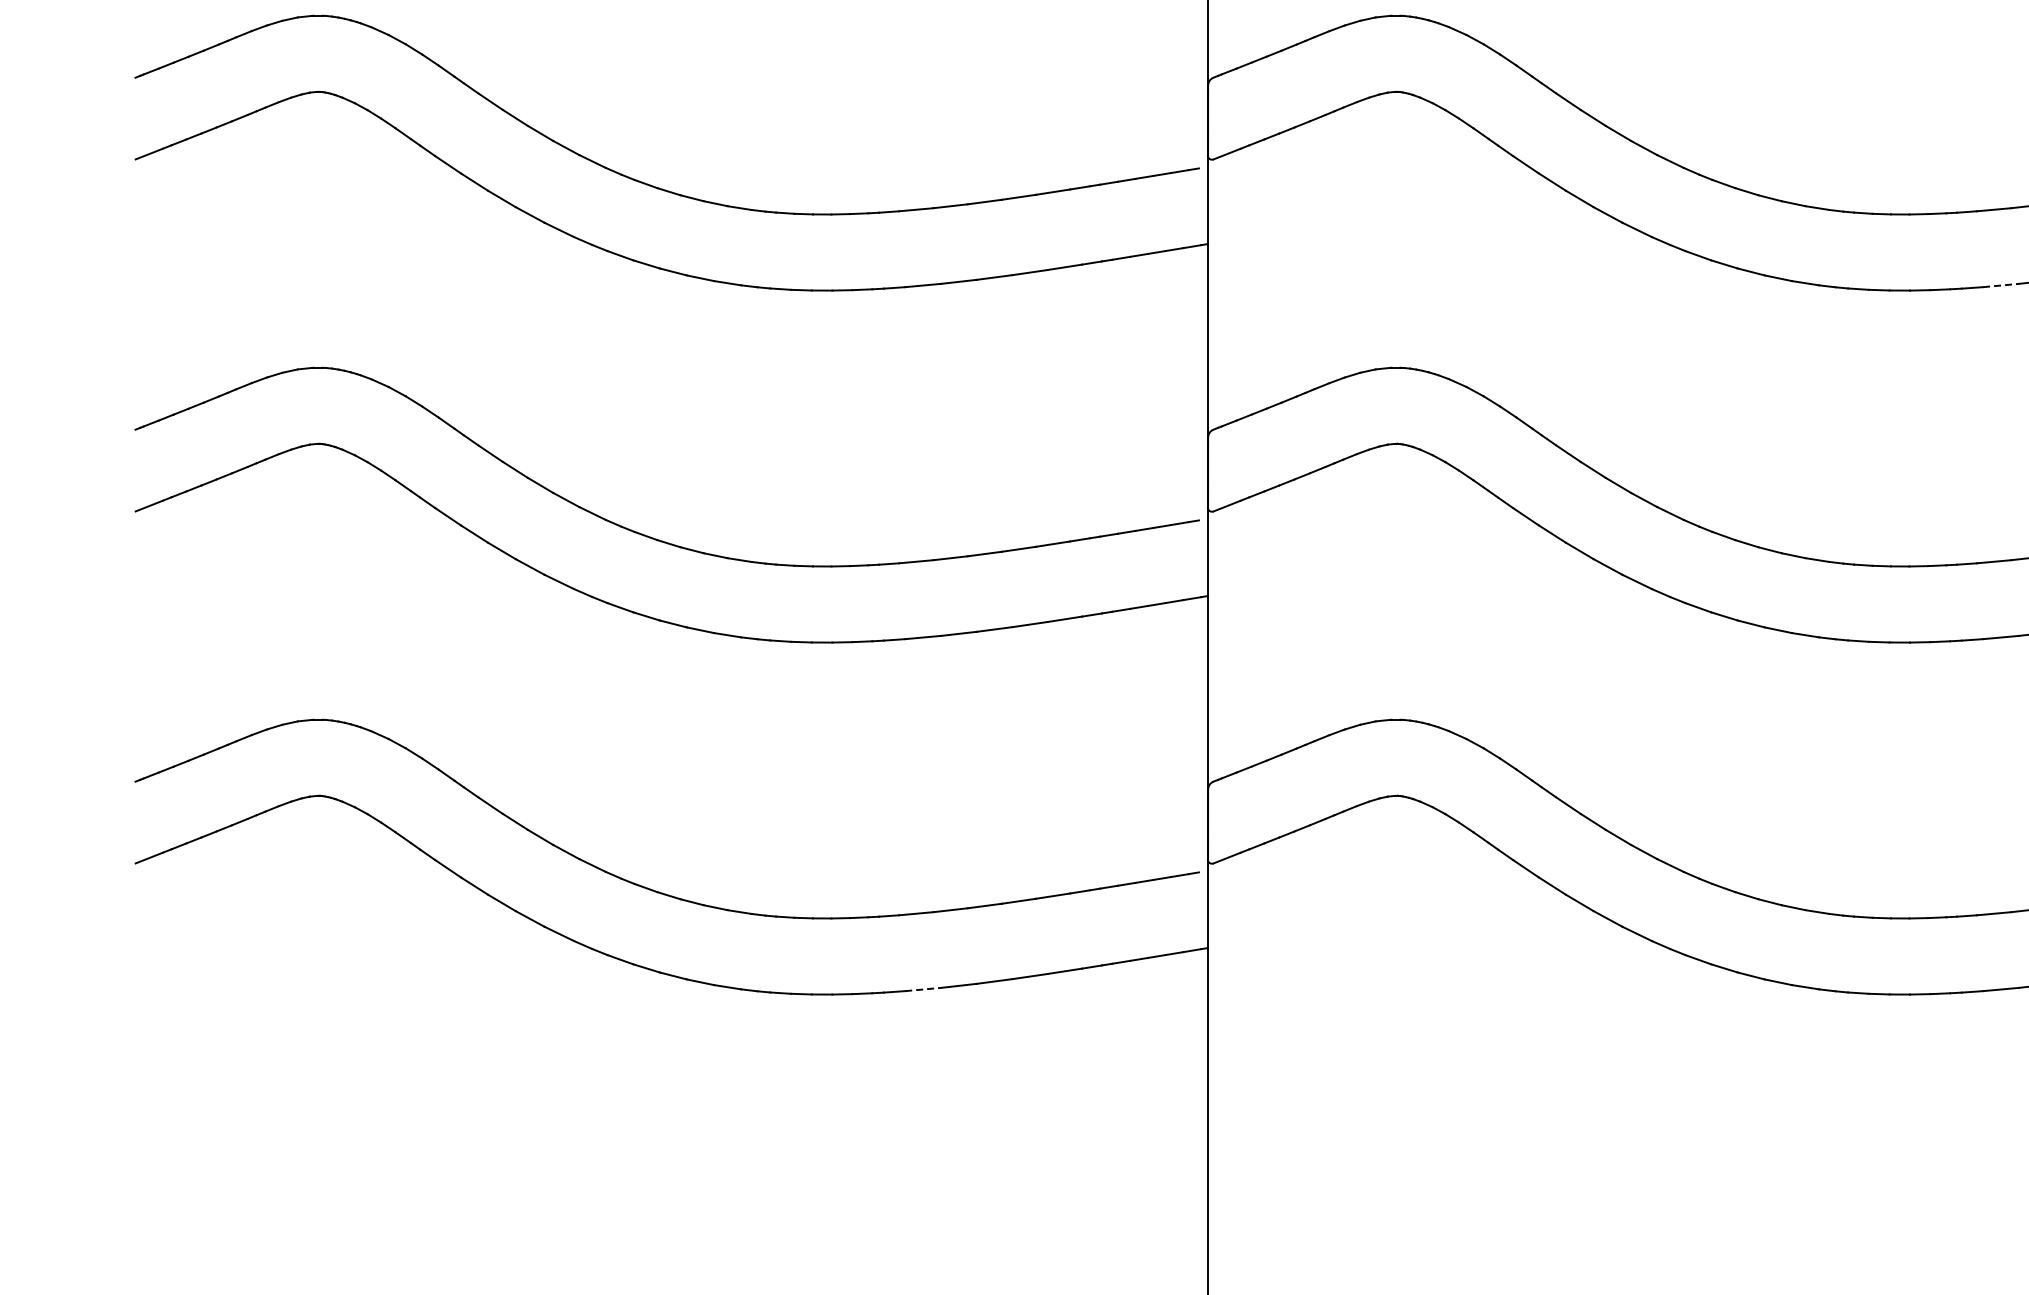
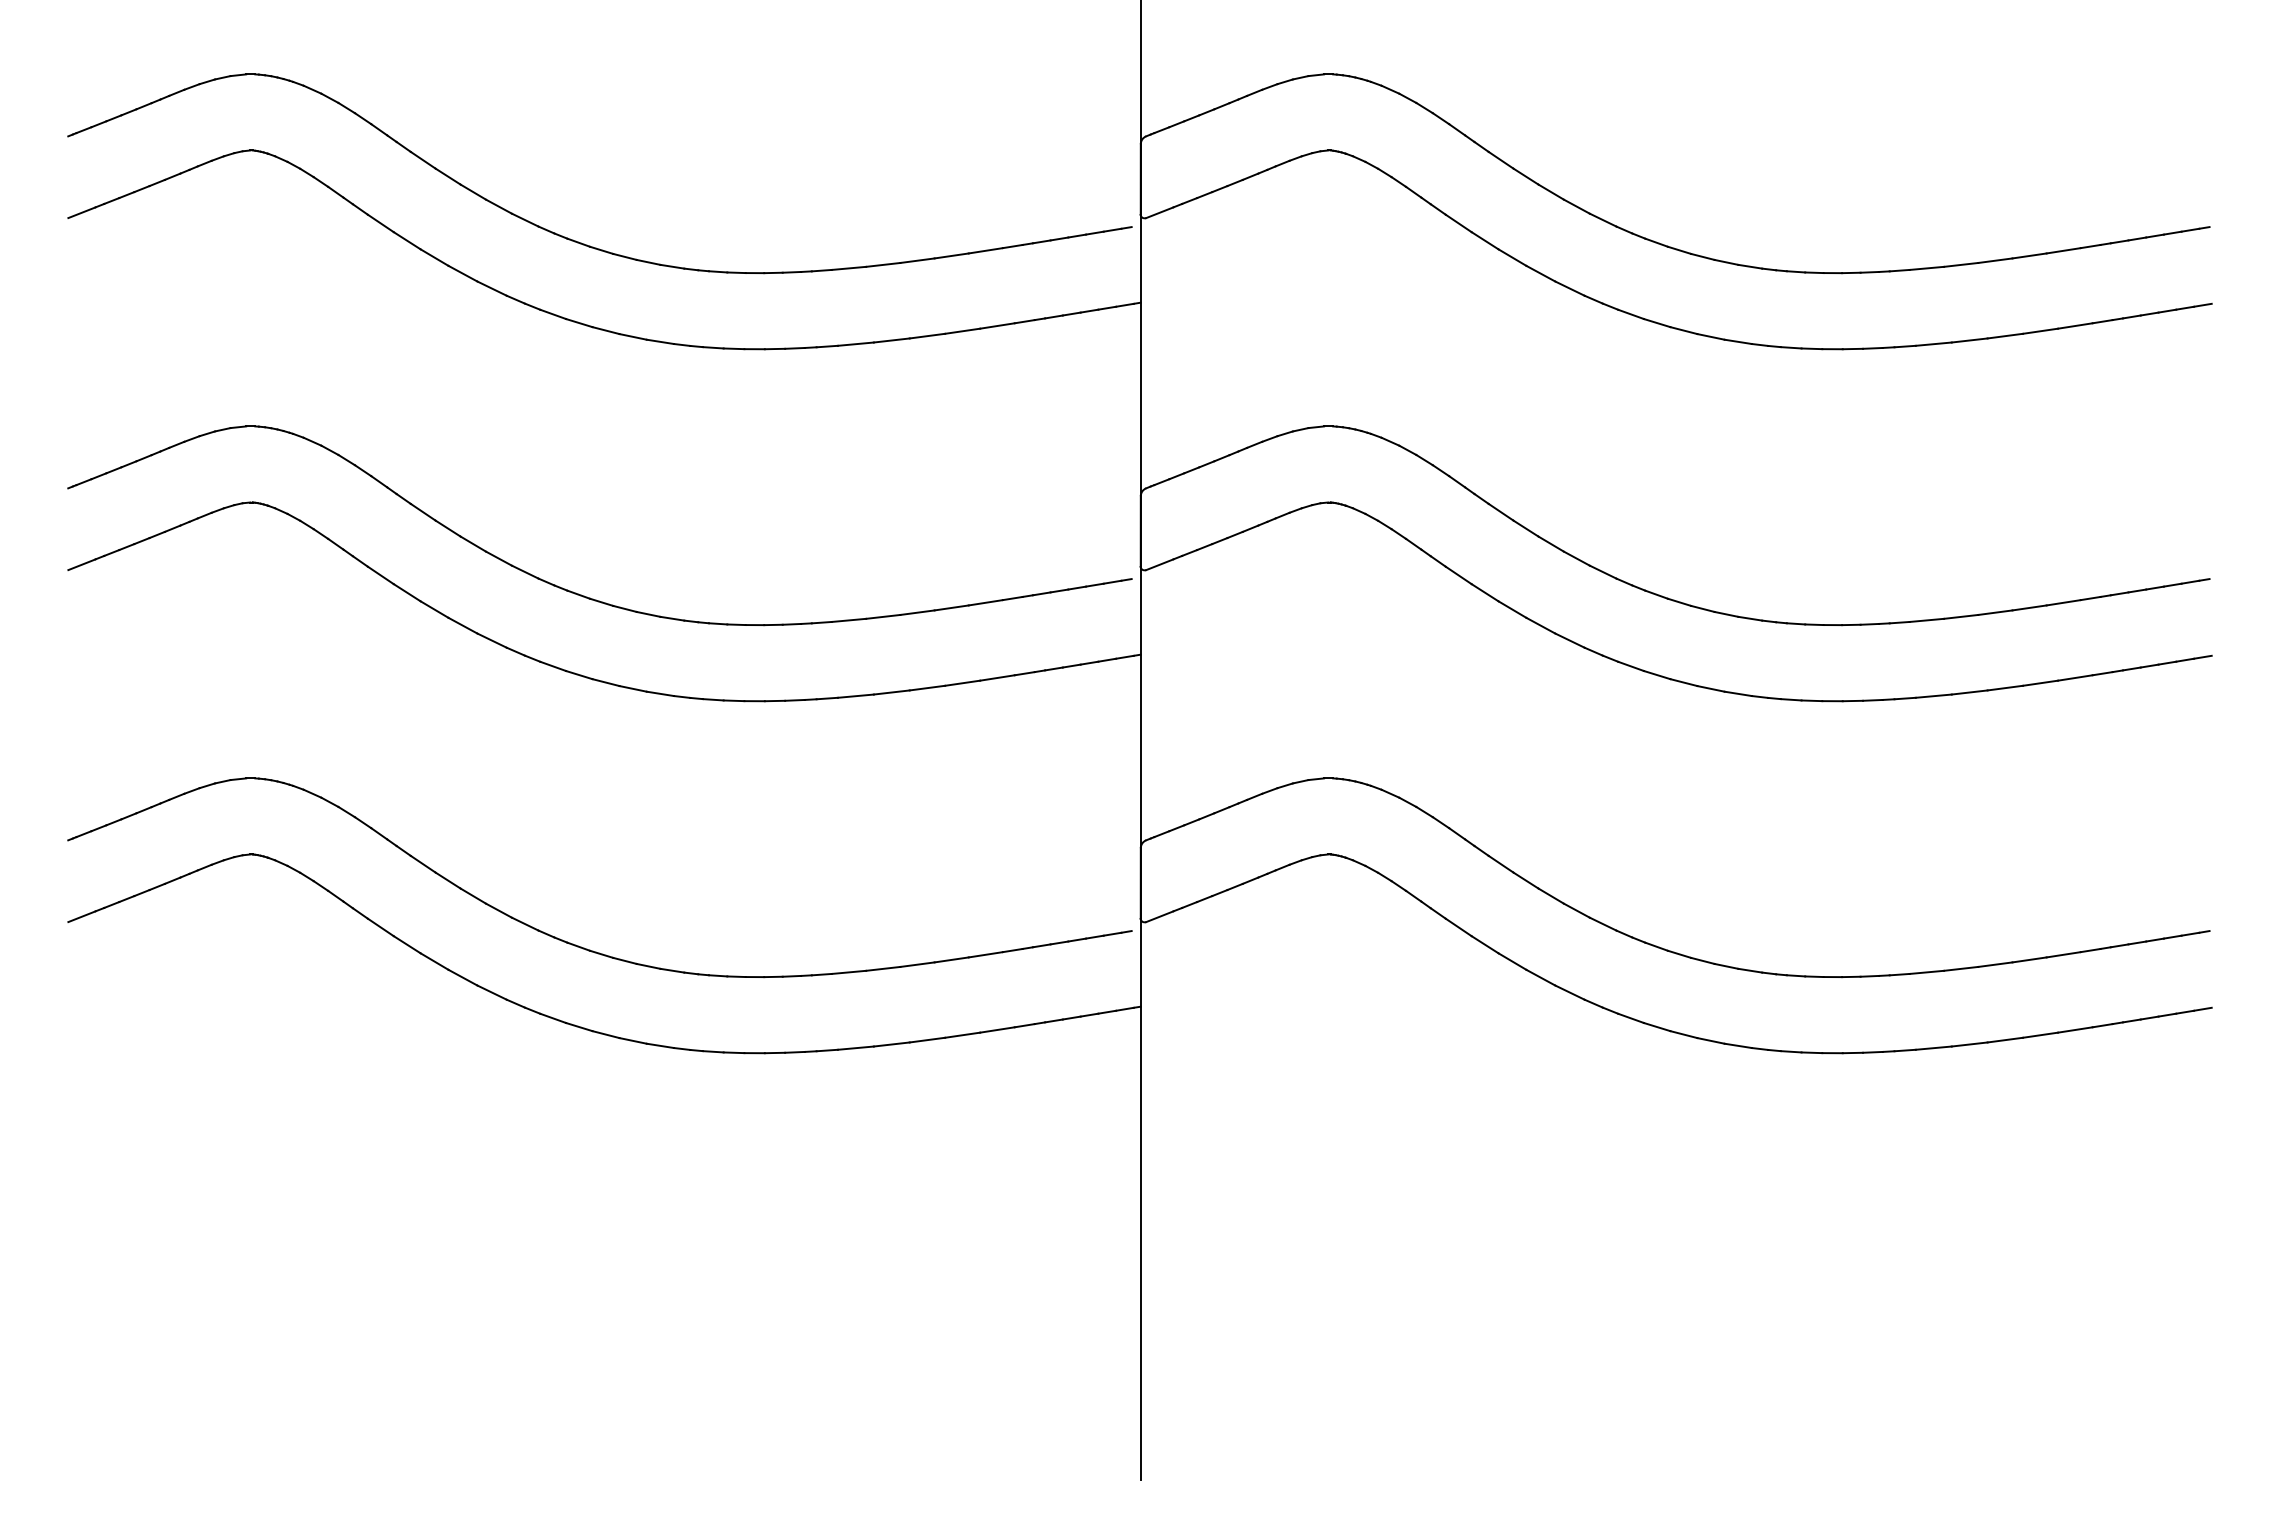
line: (2001, 285) -> (1934, 344), dashed -> solid
line: (923, 989) -> (856, 1048), dashed -> solid

